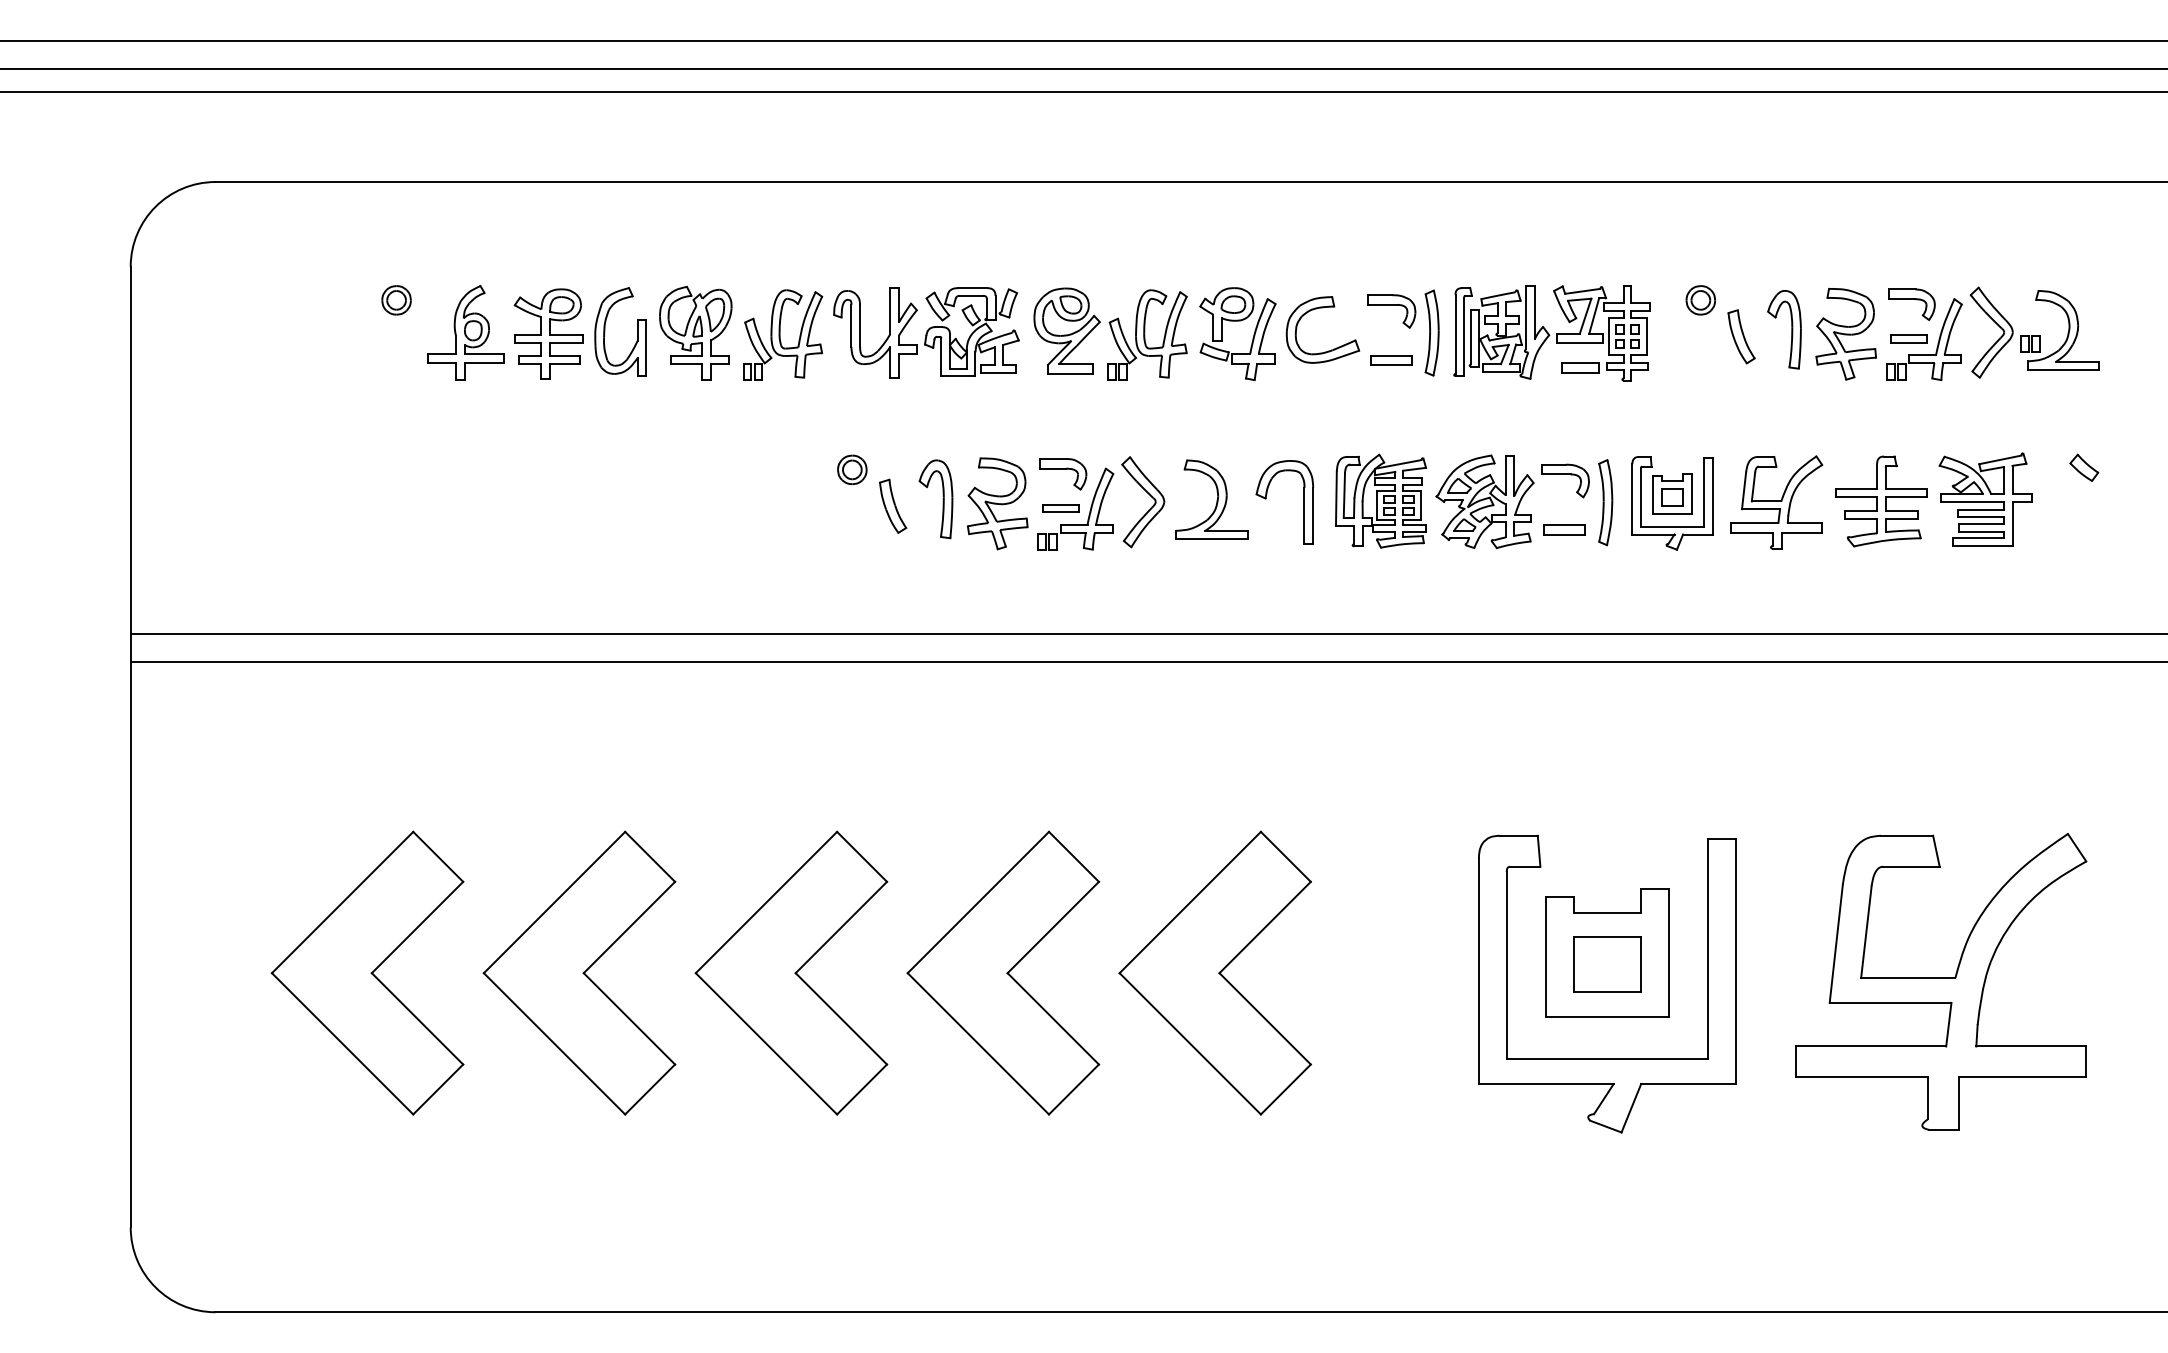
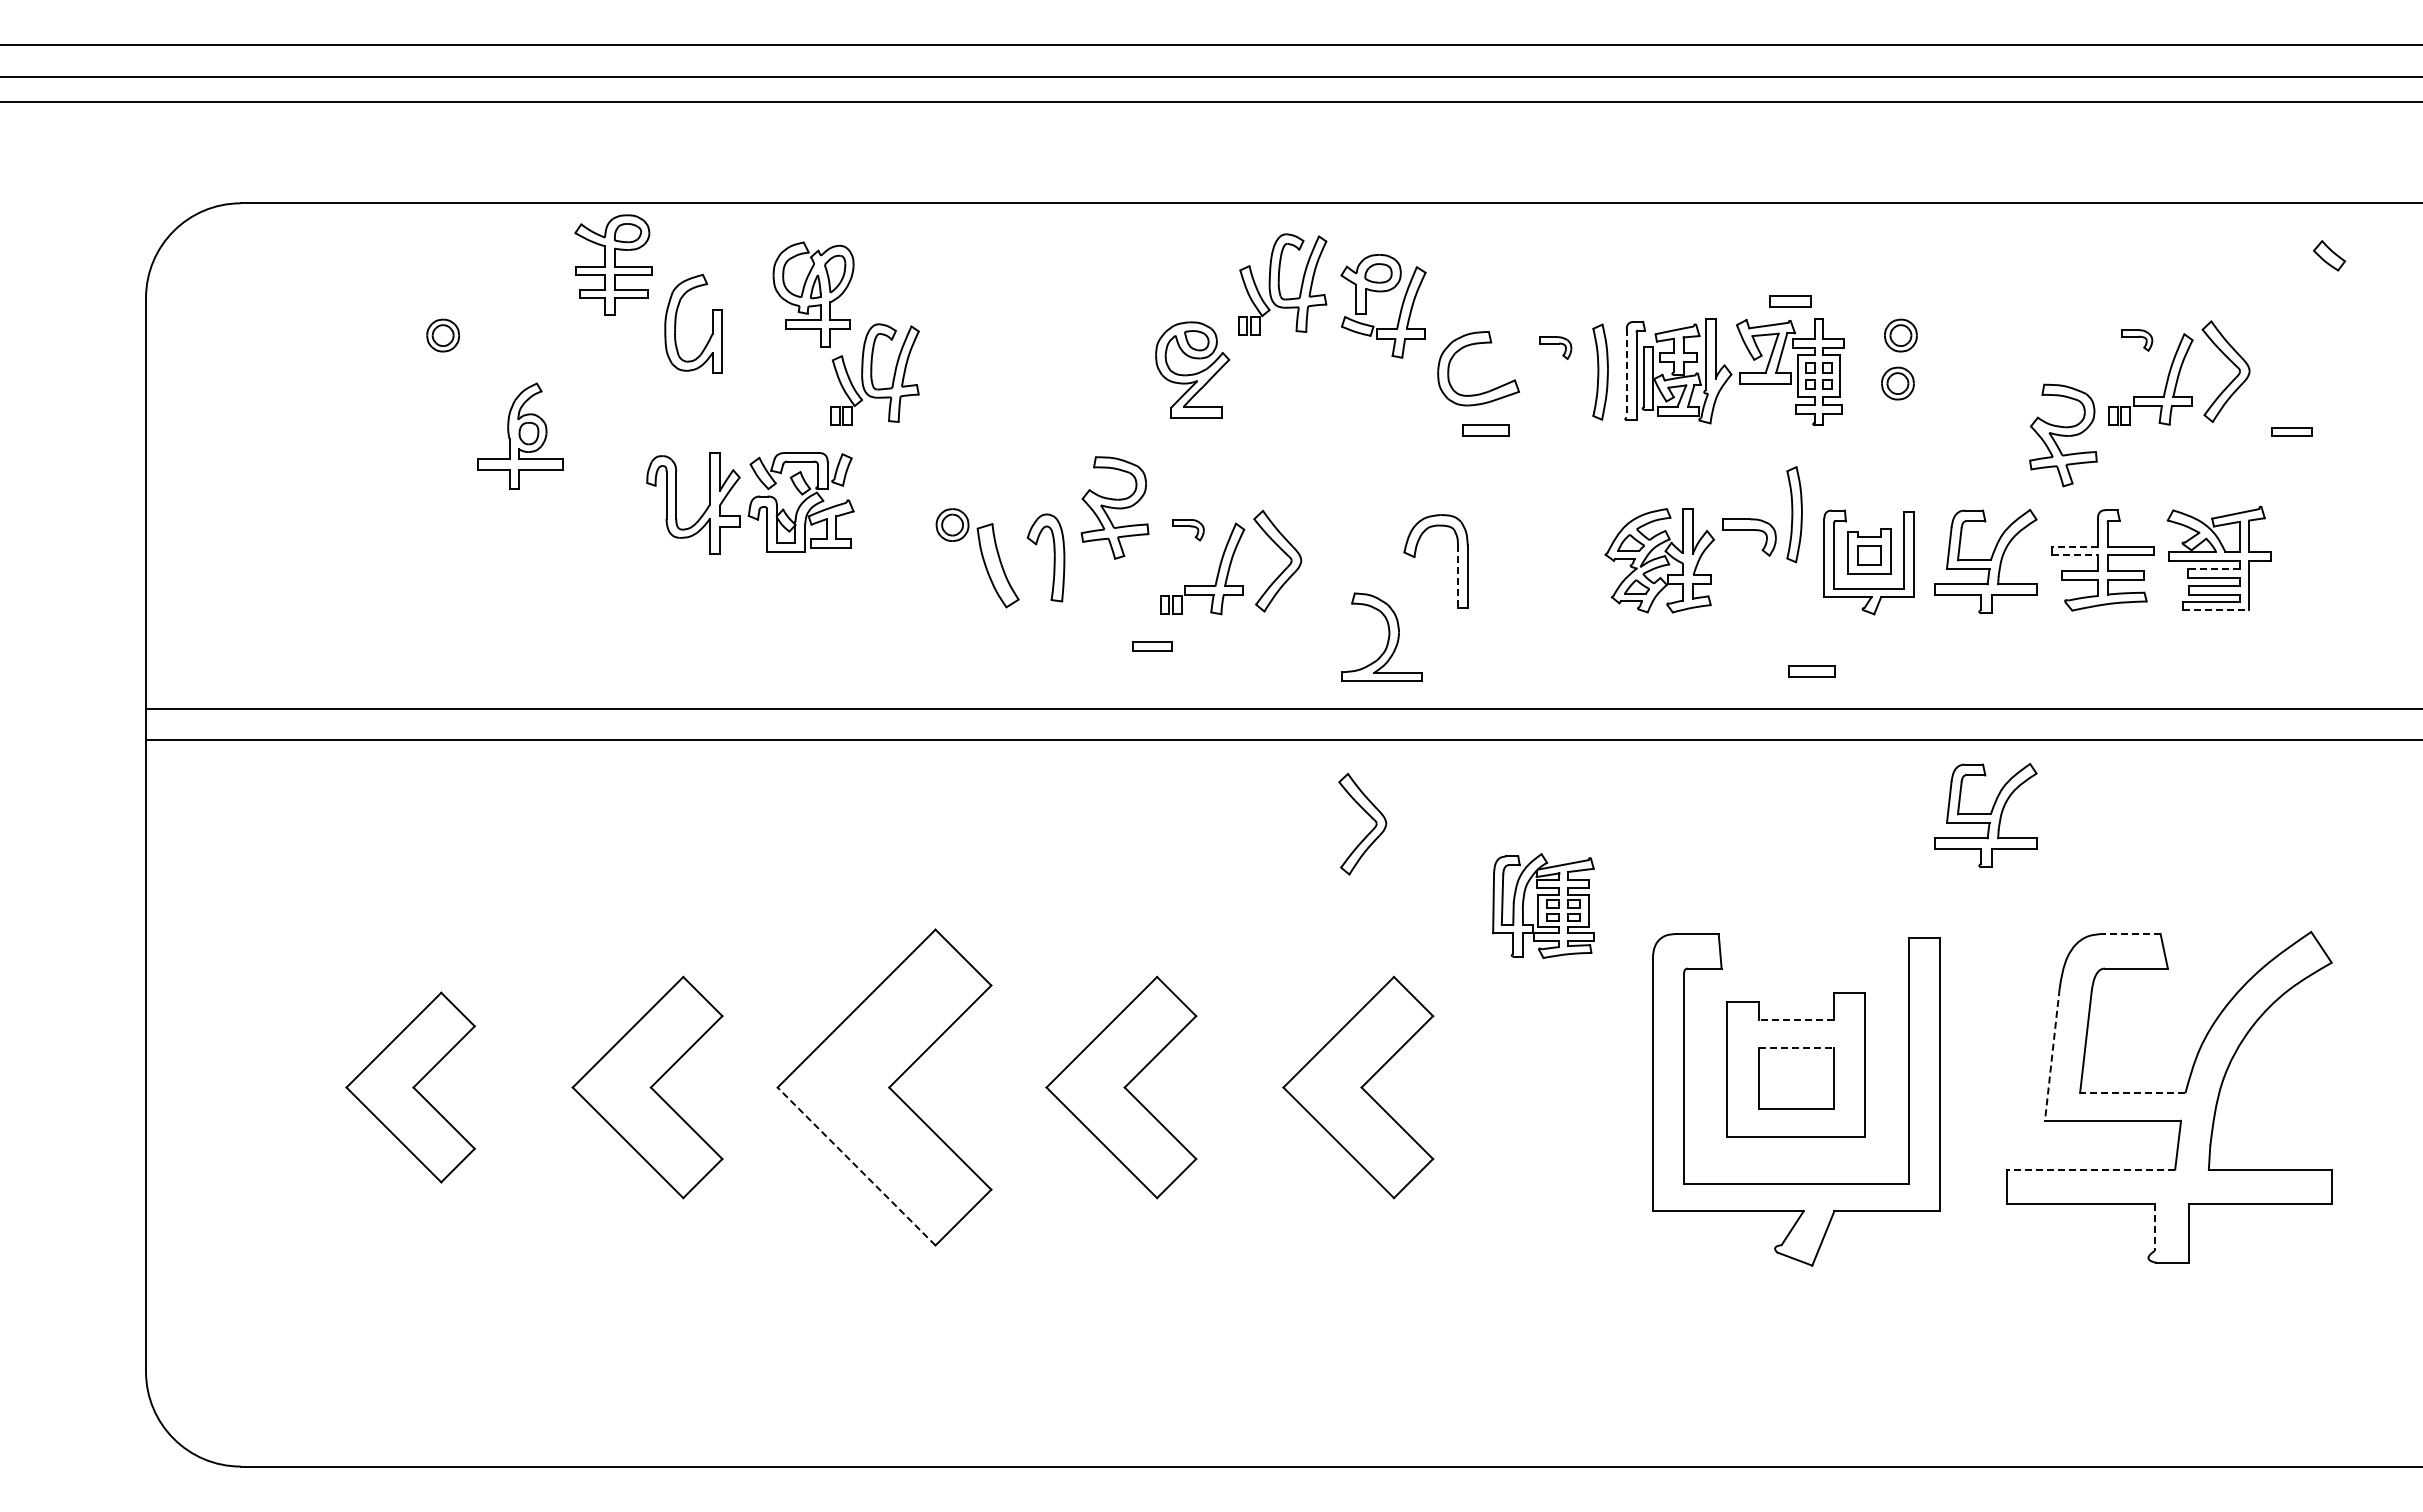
part: (1911, 304) -> (2136, 340), size x0.6
part: (1391, 311) -> (1555, 347), size x0.6
part: (1237, 321) -> (1383, 292), moved
part: (1791, 329) -> (2002, 368), removed
part: (2068, 329) -> (2311, 368), removed
part: (605, 331) -> (676, 323), moved
part: (465, 332) -> (520, 435), moved
part: (548, 333) -> (613, 264), moved
part: (695, 333) -> (813, 294), moved
part: (926, 333) -> (750, 503), moved
line: (1455, 334) -> (1626, 373), solid -> dashed
part: (1846, 334) -> (2063, 435), moved
part: (1147, 335) -> (1282, 284), moved
part: (1741, 336) -> (1946, 376), removed
part: (1908, 338) -> (2291, 431), moved
part: (1697, 343) -> (1897, 383), added
part: (1390, 360) -> (1485, 430), moved
part: (1580, 368) -> (1790, 301), moved
part: (2084, 467) -> (2329, 255), moved
part: (1063, 474) -> (1188, 530), size x0.6
line: (1856, 489) -> (2074, 546), solid -> dashed
line: (1856, 497) -> (2074, 555), solid -> dashed
part: (1381, 500) -> (1543, 905), moved
part: (1216, 501) -> (1387, 639), moved
part: (1605, 502) -> (1794, 514), moved
part: (997, 503) -> (1114, 507), moved
part: (892, 506) -> (997, 565), size x1.4
part: (1060, 508) -> (1152, 646), moved
line: (1981, 509) -> (2214, 569), solid -> dashed
line: (1304, 515) -> (1457, 576), solid -> dashed
part: (1564, 530) -> (1811, 671), moved
line: (1983, 546) -> (2216, 610), solid -> dashed
part: (1776, 729) -> (1985, 815), added
part: (1225, 730) -> (1369, 816), added
line: (1906, 835) -> (2130, 933), solid -> dashed
line: (1607, 912) -> (1796, 1019), solid -> dashed
line: (1607, 937) -> (1796, 1047), solid -> dashed
line: (1836, 944) -> (2052, 1055), solid -> dashed
part: (367, 973) -> (410, 1087), size x0.6
part: (579, 973) -> (647, 1087), size x0.7
part: (1003, 973) -> (1121, 1087), size x0.7
part: (1215, 973) -> (1358, 1087), size x0.7
line: (1908, 978) -> (2132, 1093), solid -> dashed
line: (766, 1043) -> (856, 1166), solid -> dashed
line: (1870, 1046) -> (2090, 1169), solid -> dashed
line: (1927, 1099) -> (2154, 1228), solid -> dashed

